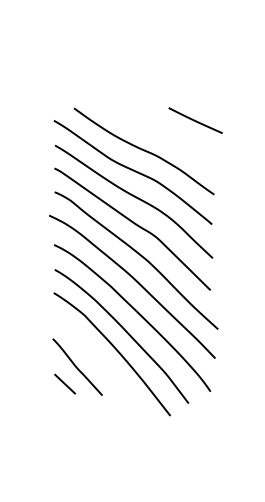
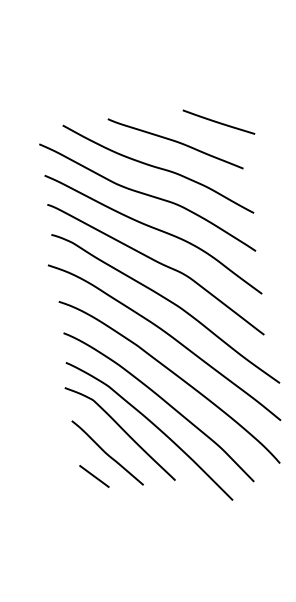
curve: (159, 132) -> (174, 142), added
curve: (91, 351) -> (122, 430), added

